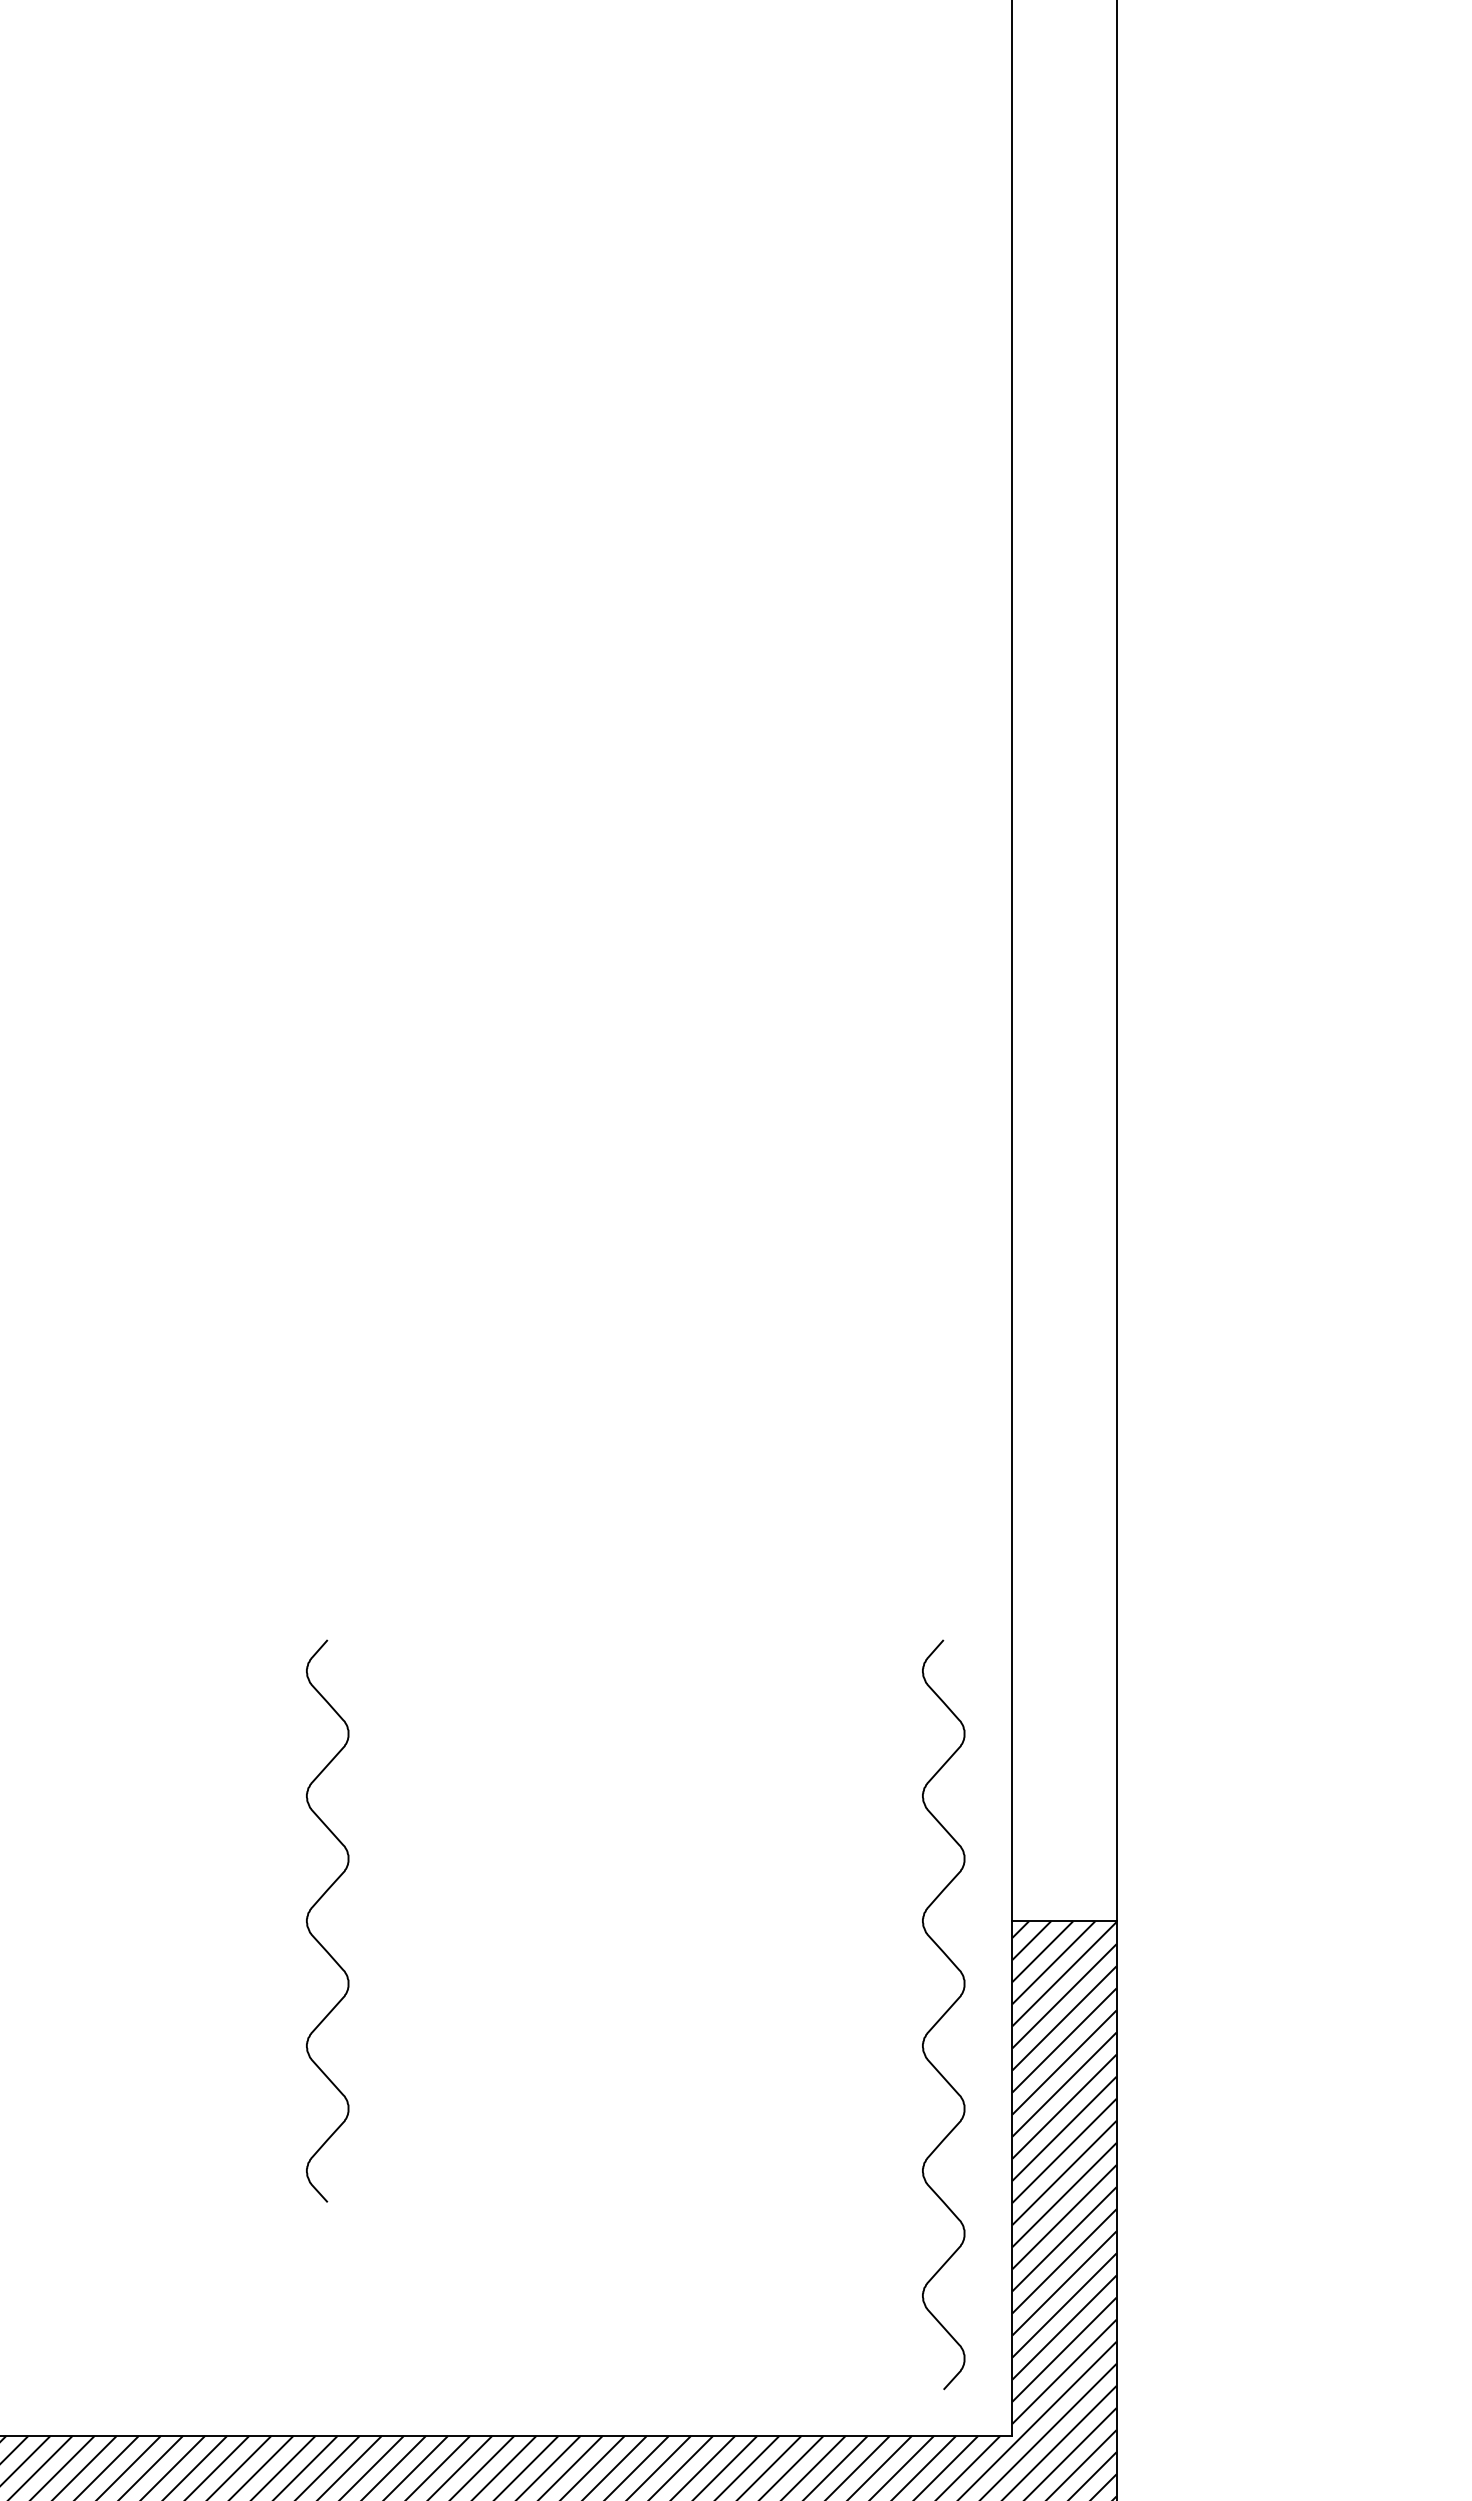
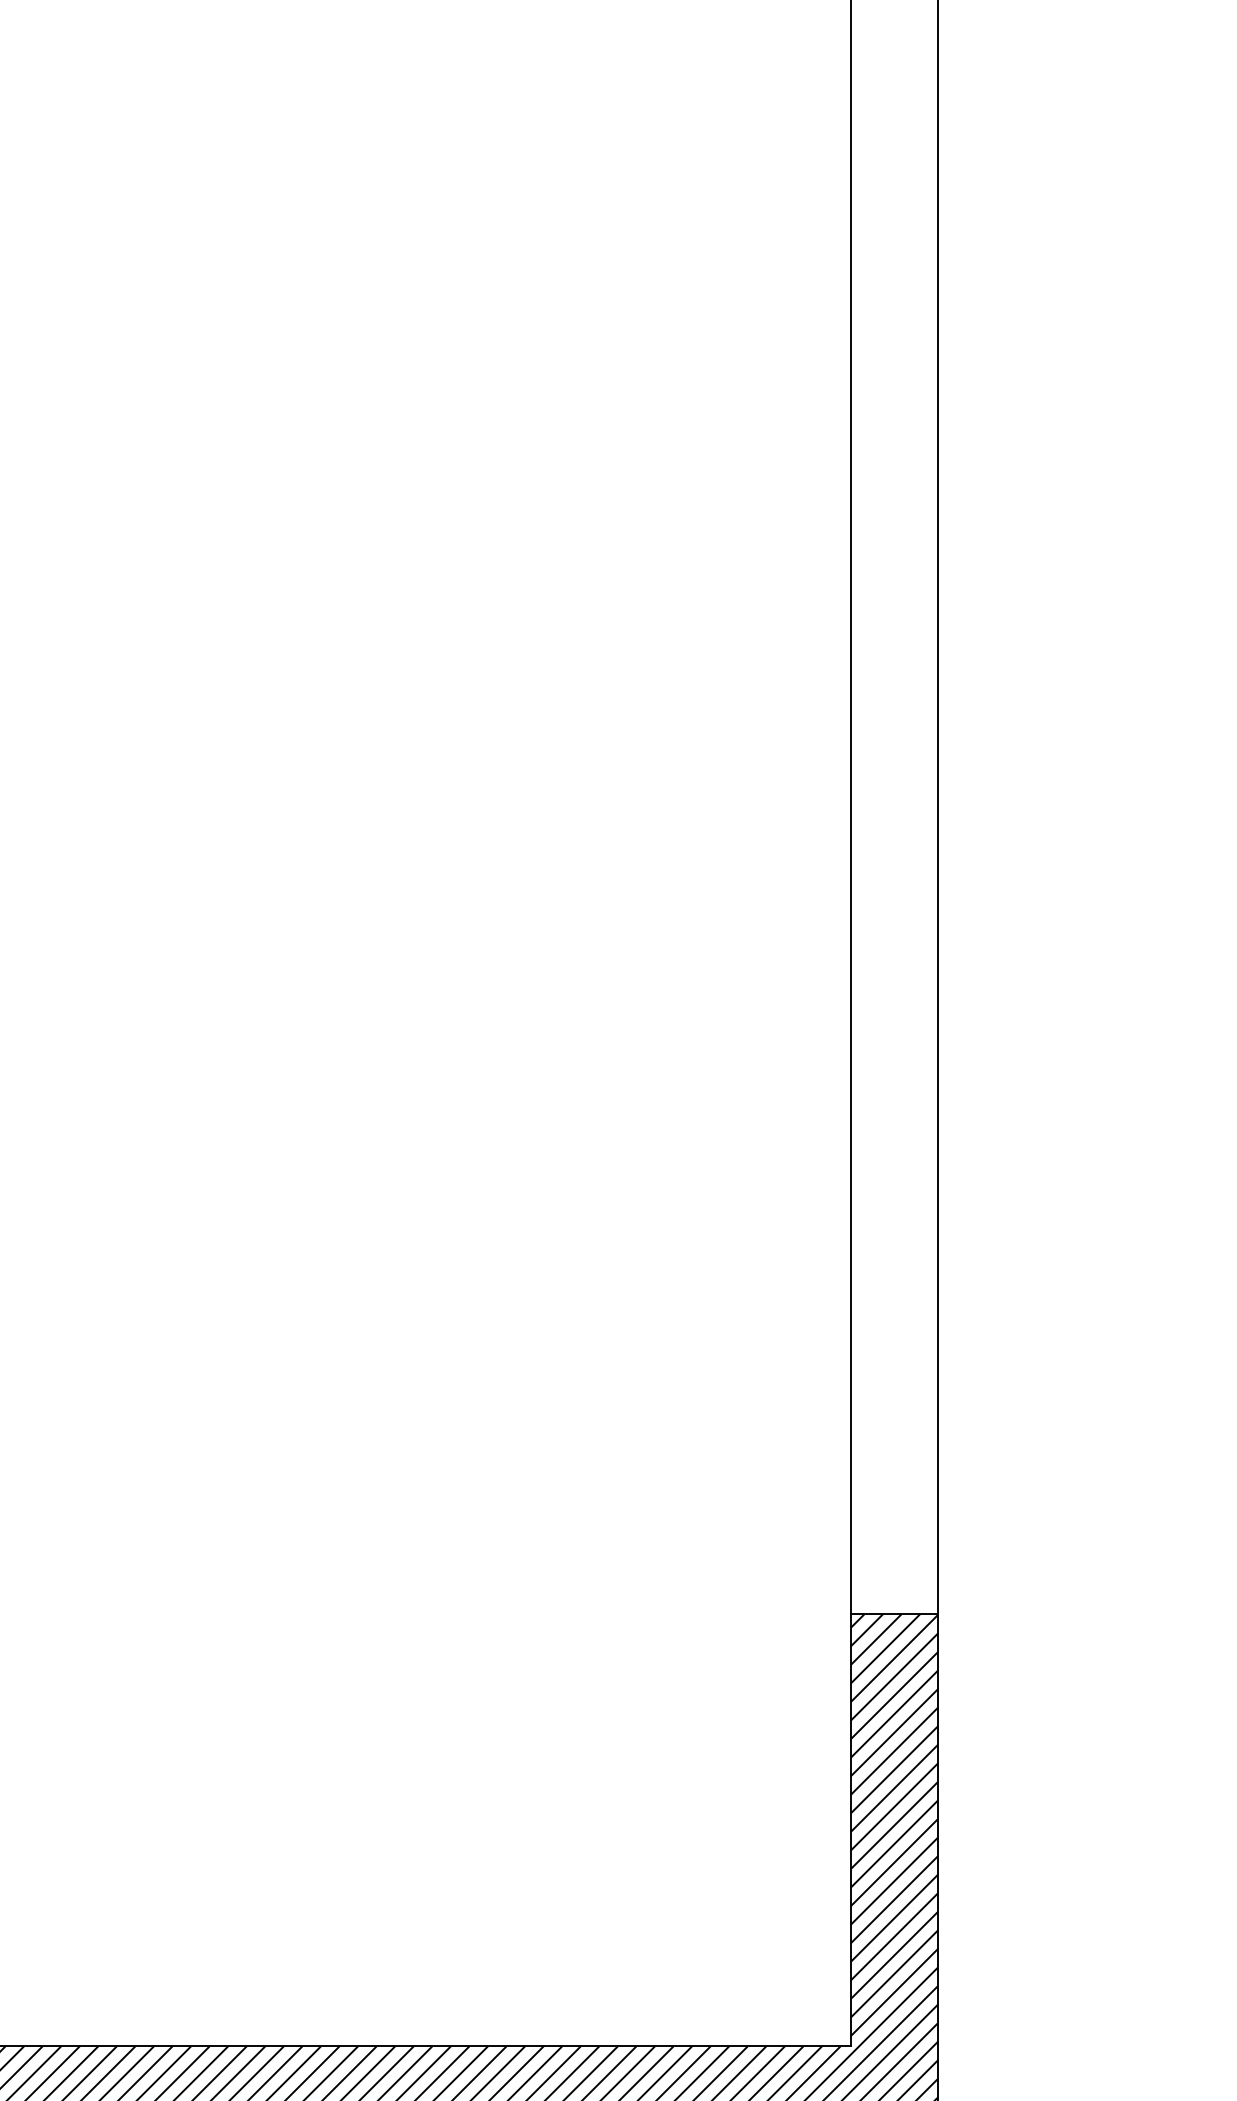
curve: (310, 1912) -> (261, 1606), removed
curve: (943, 2014) -> (792, 1692), removed

